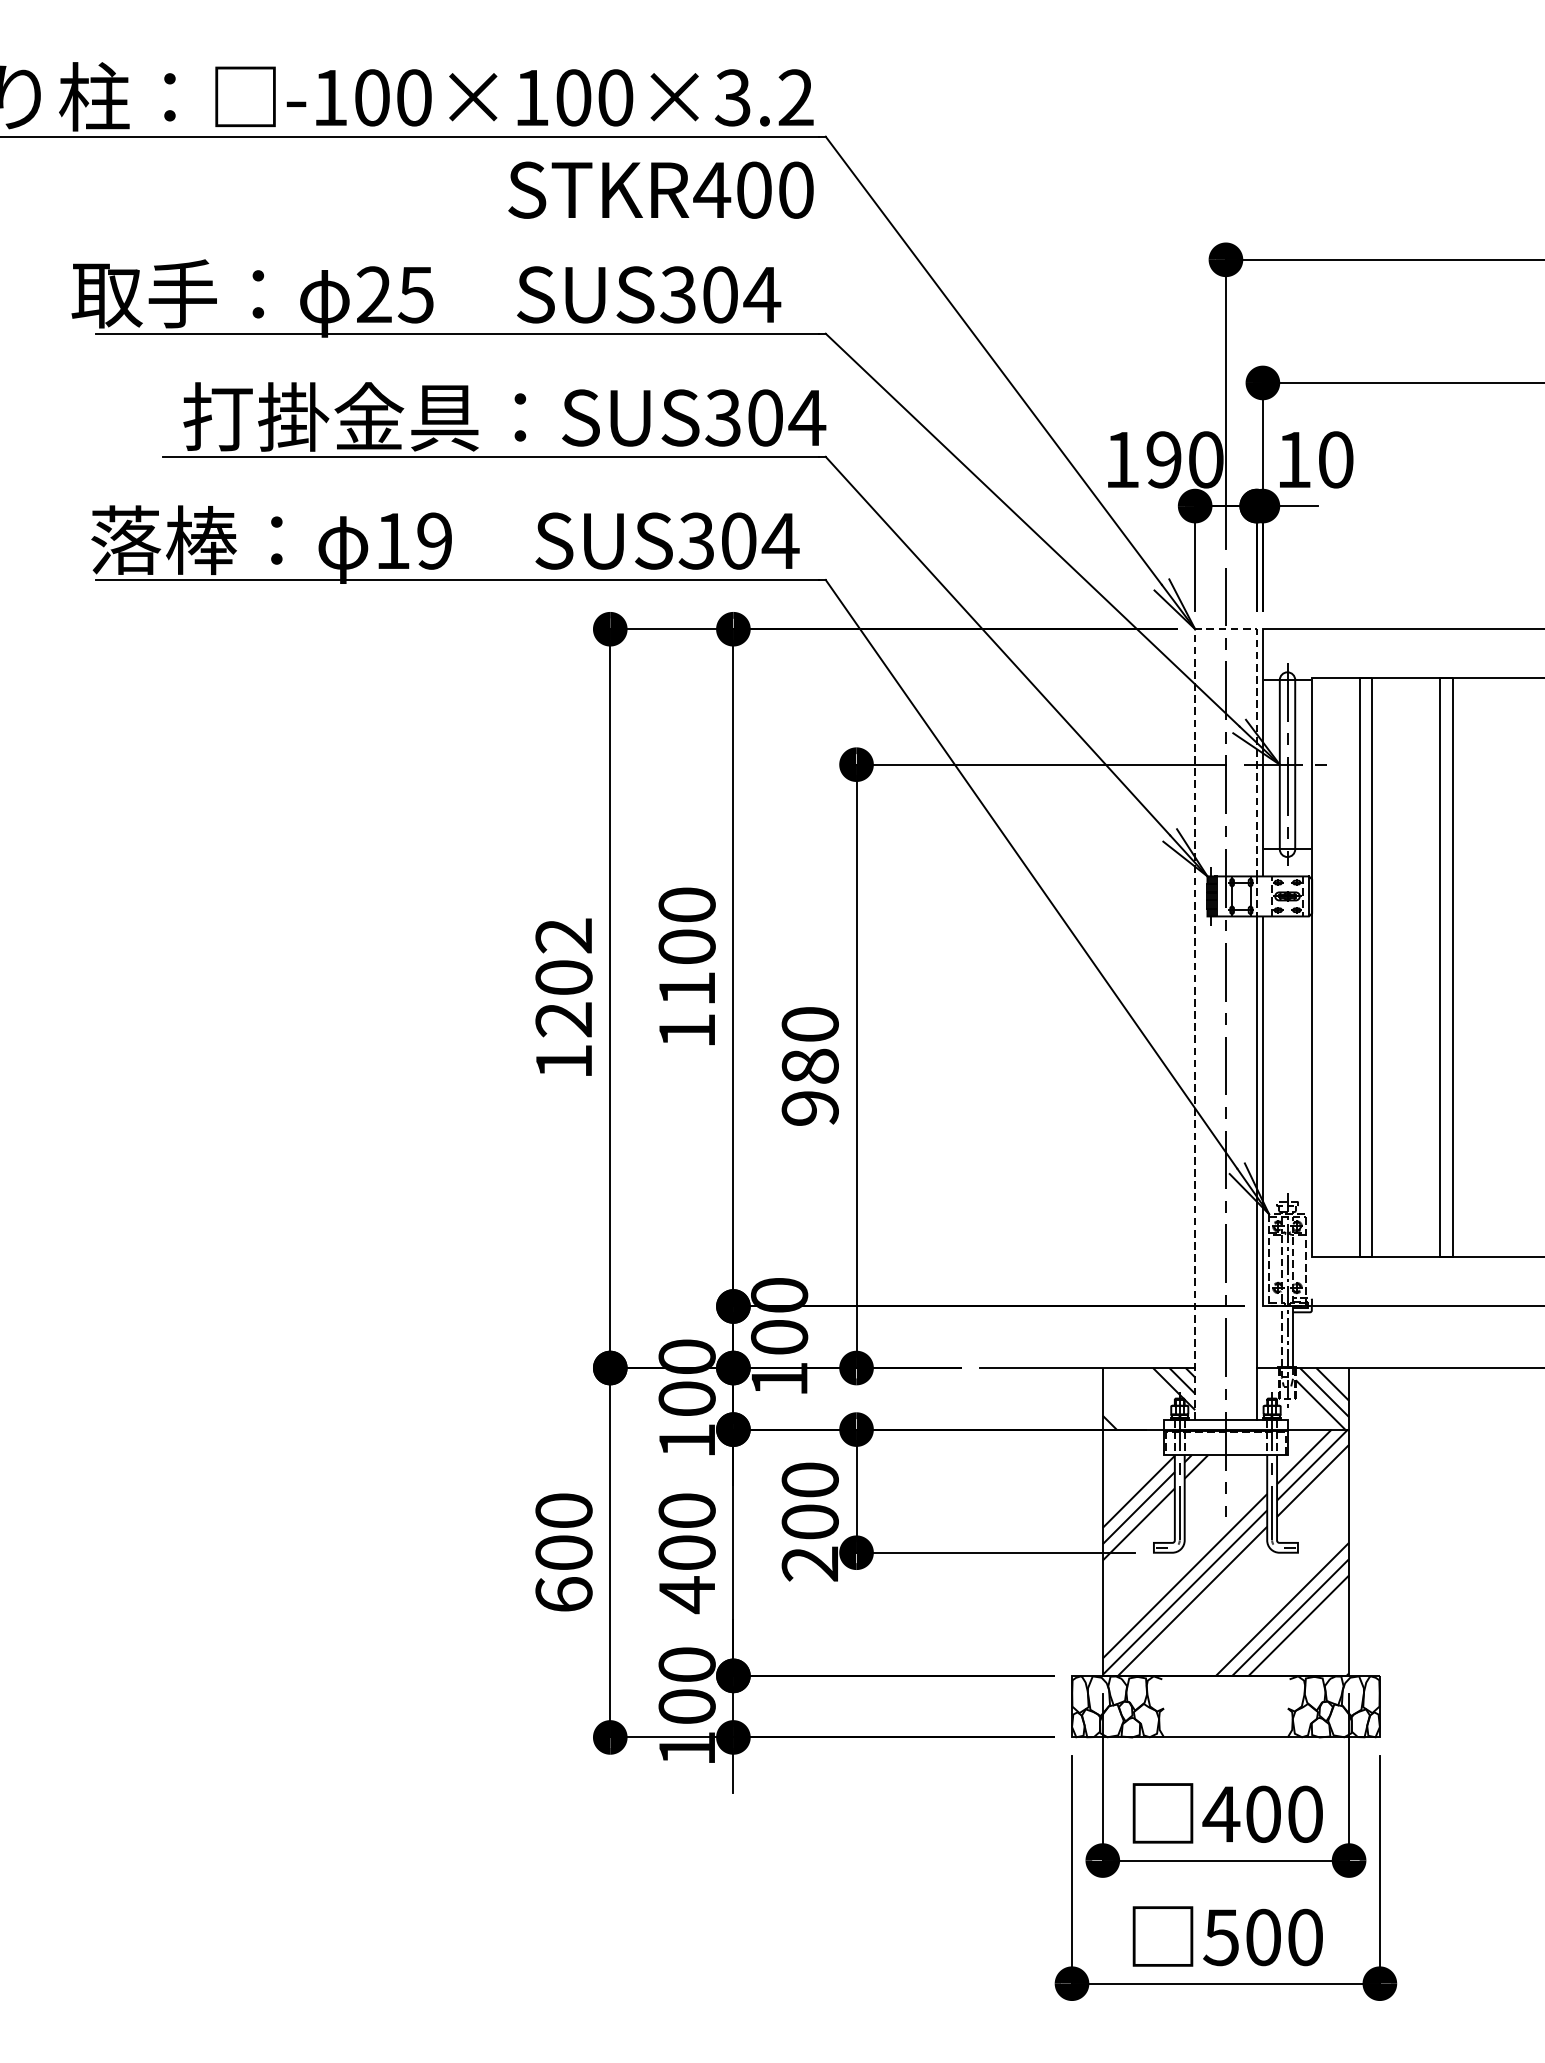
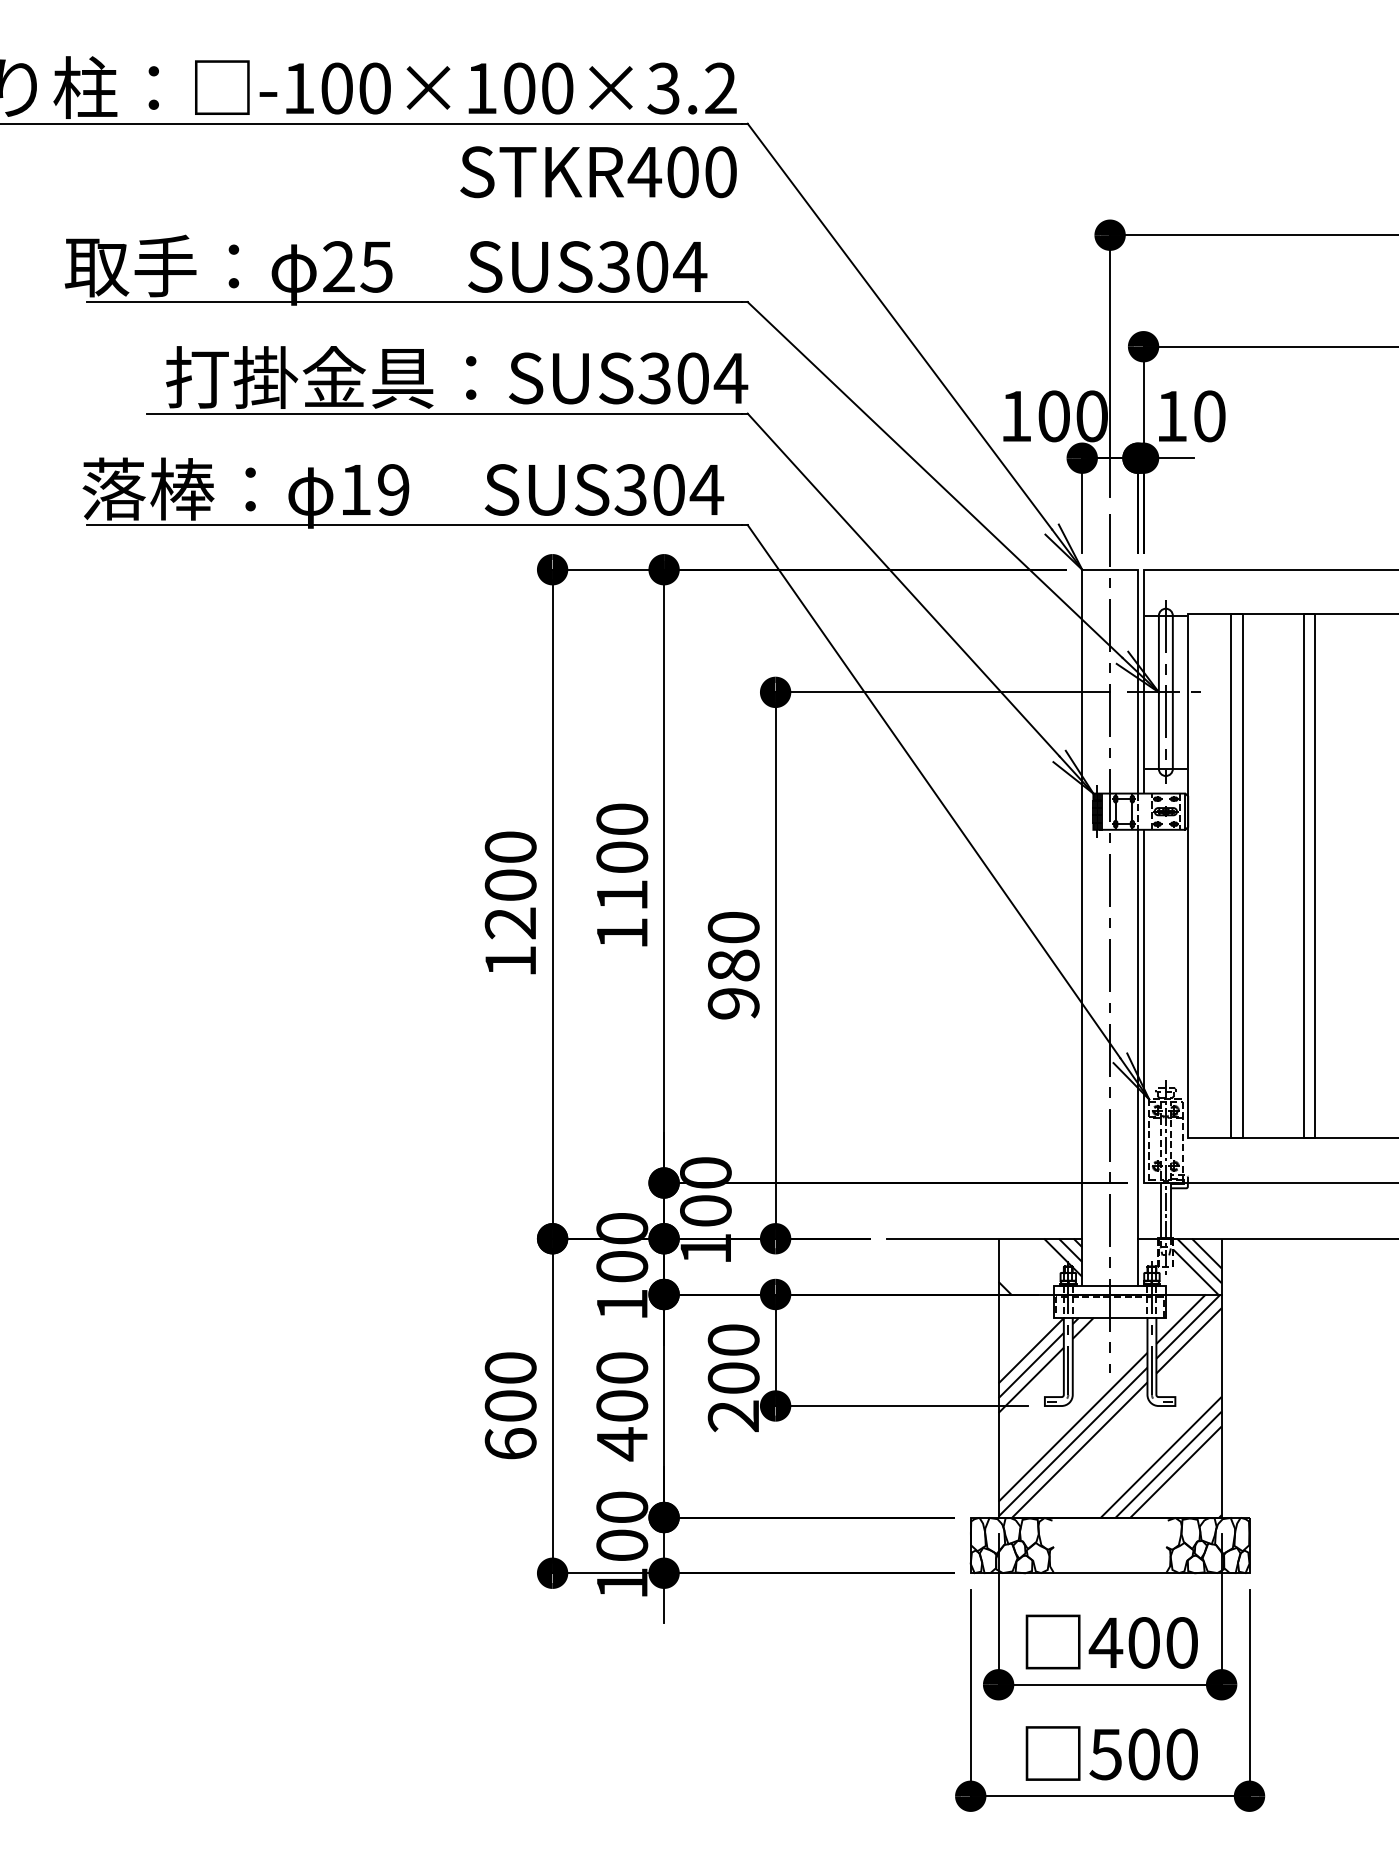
text: (1163, 460) -> (1053, 416), 190 -> 100
line: (1195, 868) -> (1082, 786), dashed -> solid
text: (563, 935) -> (510, 847), 1202 -> 1200
line: (1281, 1335) -> (1160, 1209), dashed -> solid

